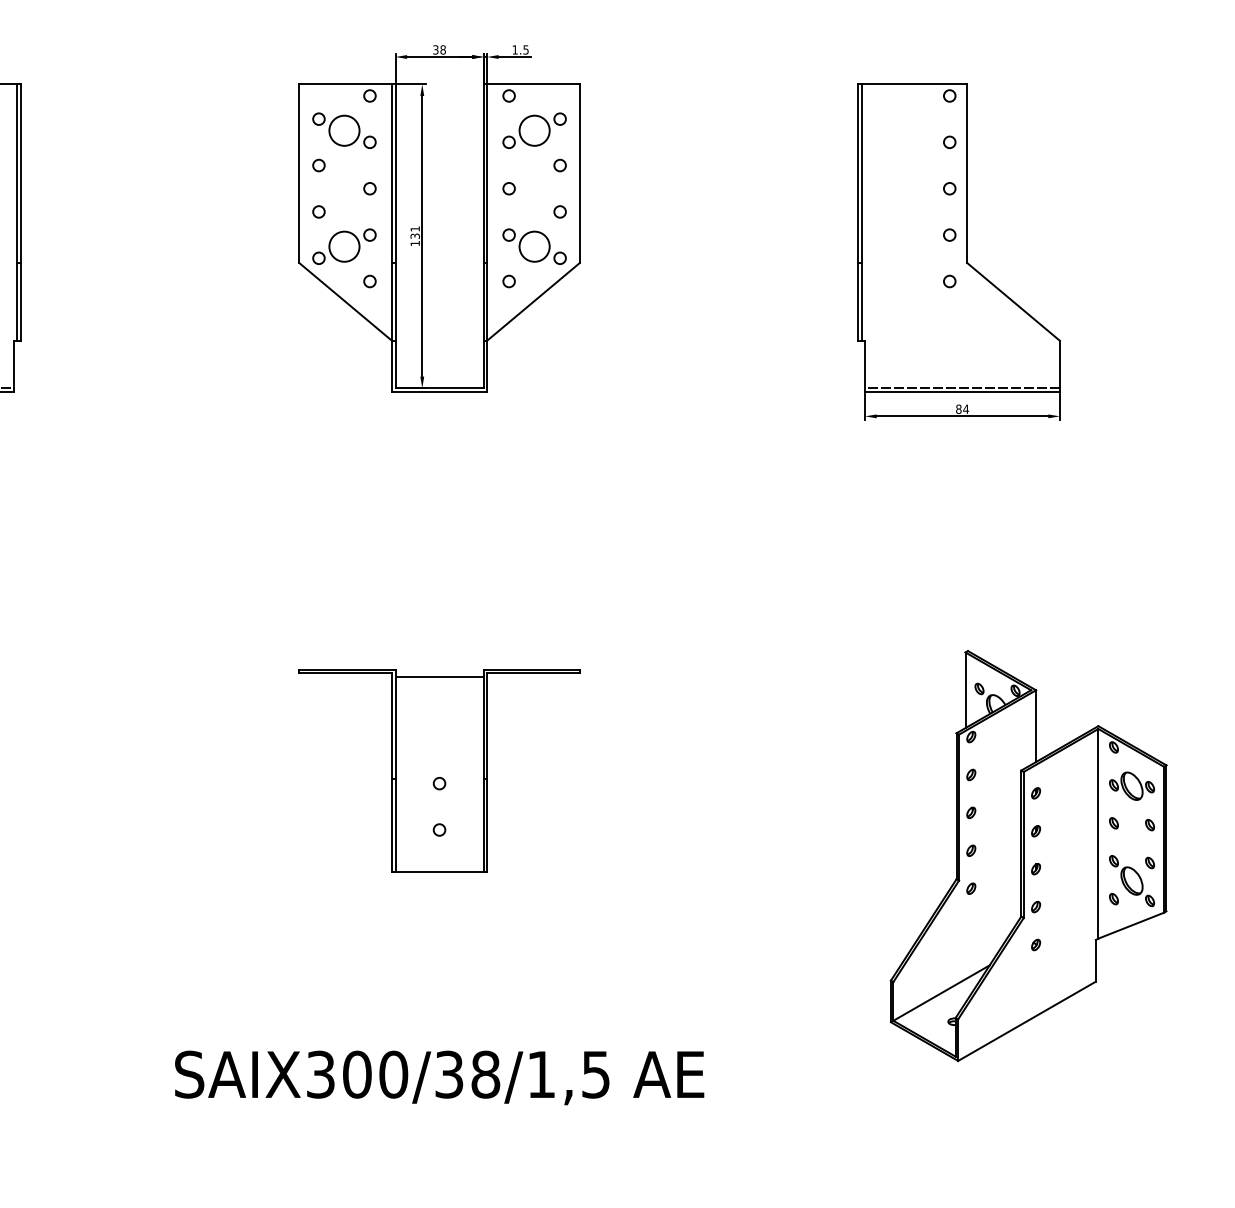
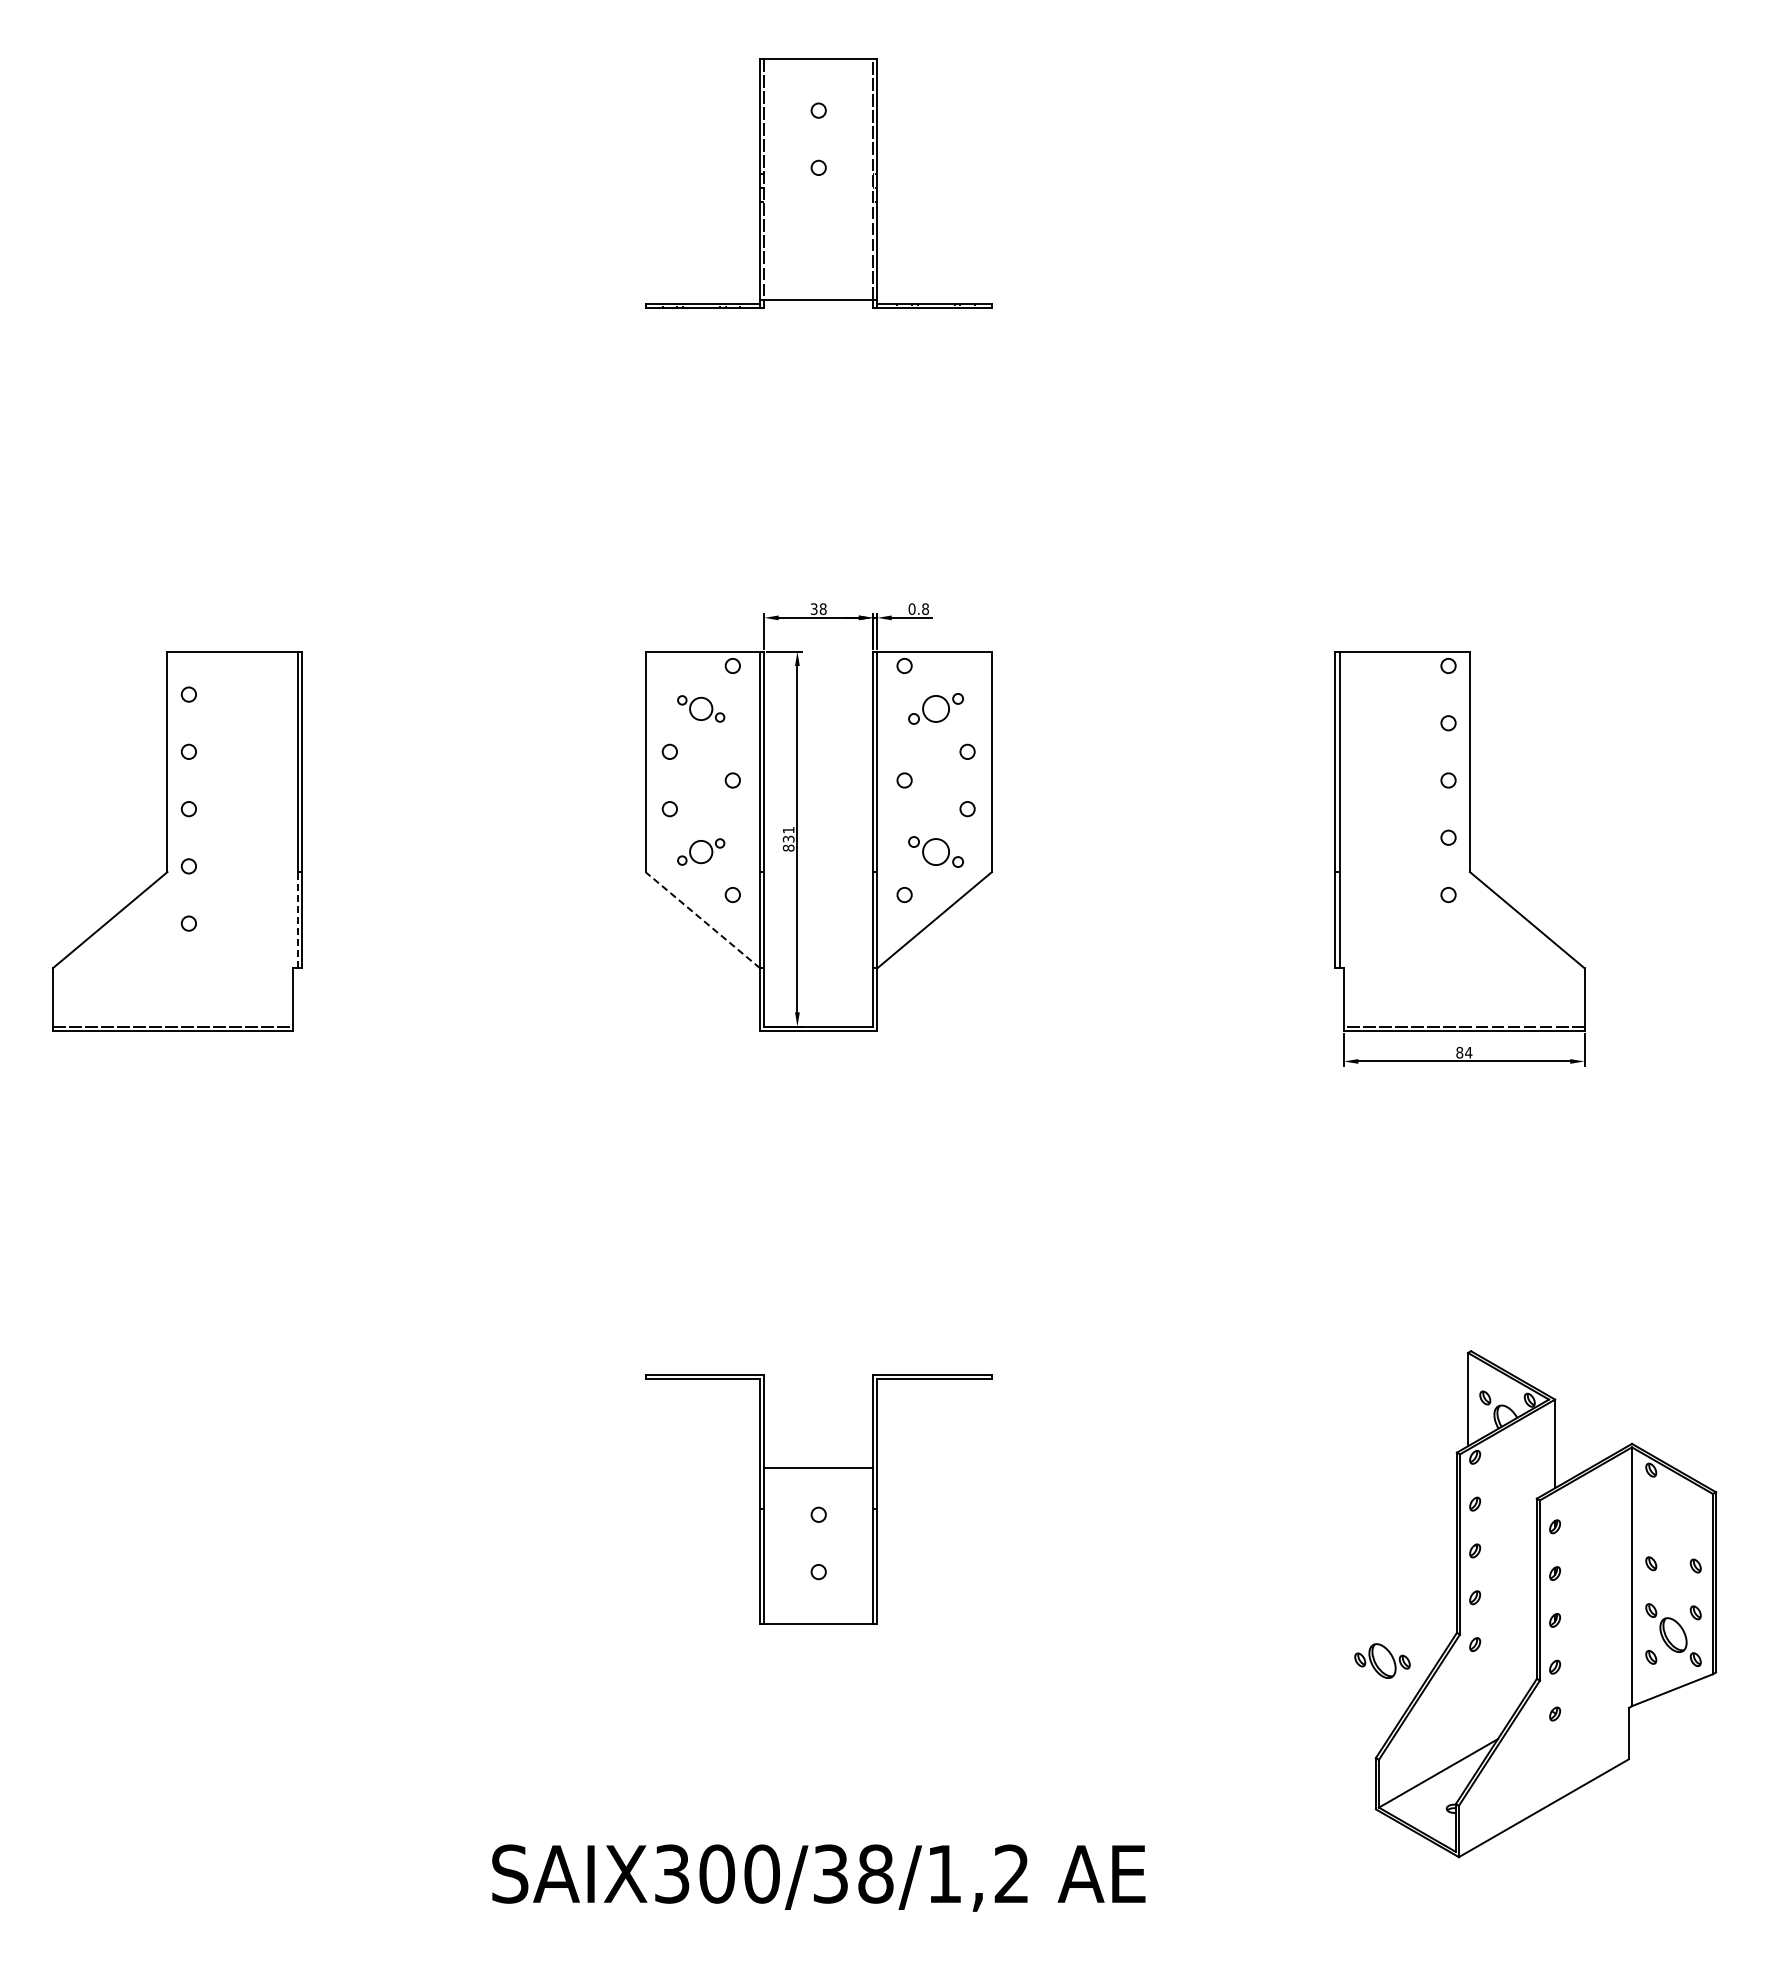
text: (520, 49) -> (918, 608), 1.5 -> 0.8
part: (343, 130) -> (700, 708), size x0.6
part: (534, 130) -> (935, 708), size x0.7
text: (415, 243) -> (788, 847), 131 -> 831
part: (343, 246) -> (700, 851), size x0.6
part: (534, 246) -> (935, 851), size x0.7
line: (17, 301) -> (297, 919), solid -> dashed
line: (345, 302) -> (702, 920), solid -> dashed
line: (439, 677) -> (818, 1468), moved
part: (1131, 785) -> (1382, 1660), moved
text: (595, 1074) -> (1011, 1873), SAIX300/38/1,5 -> SAIX300/38/1,2

